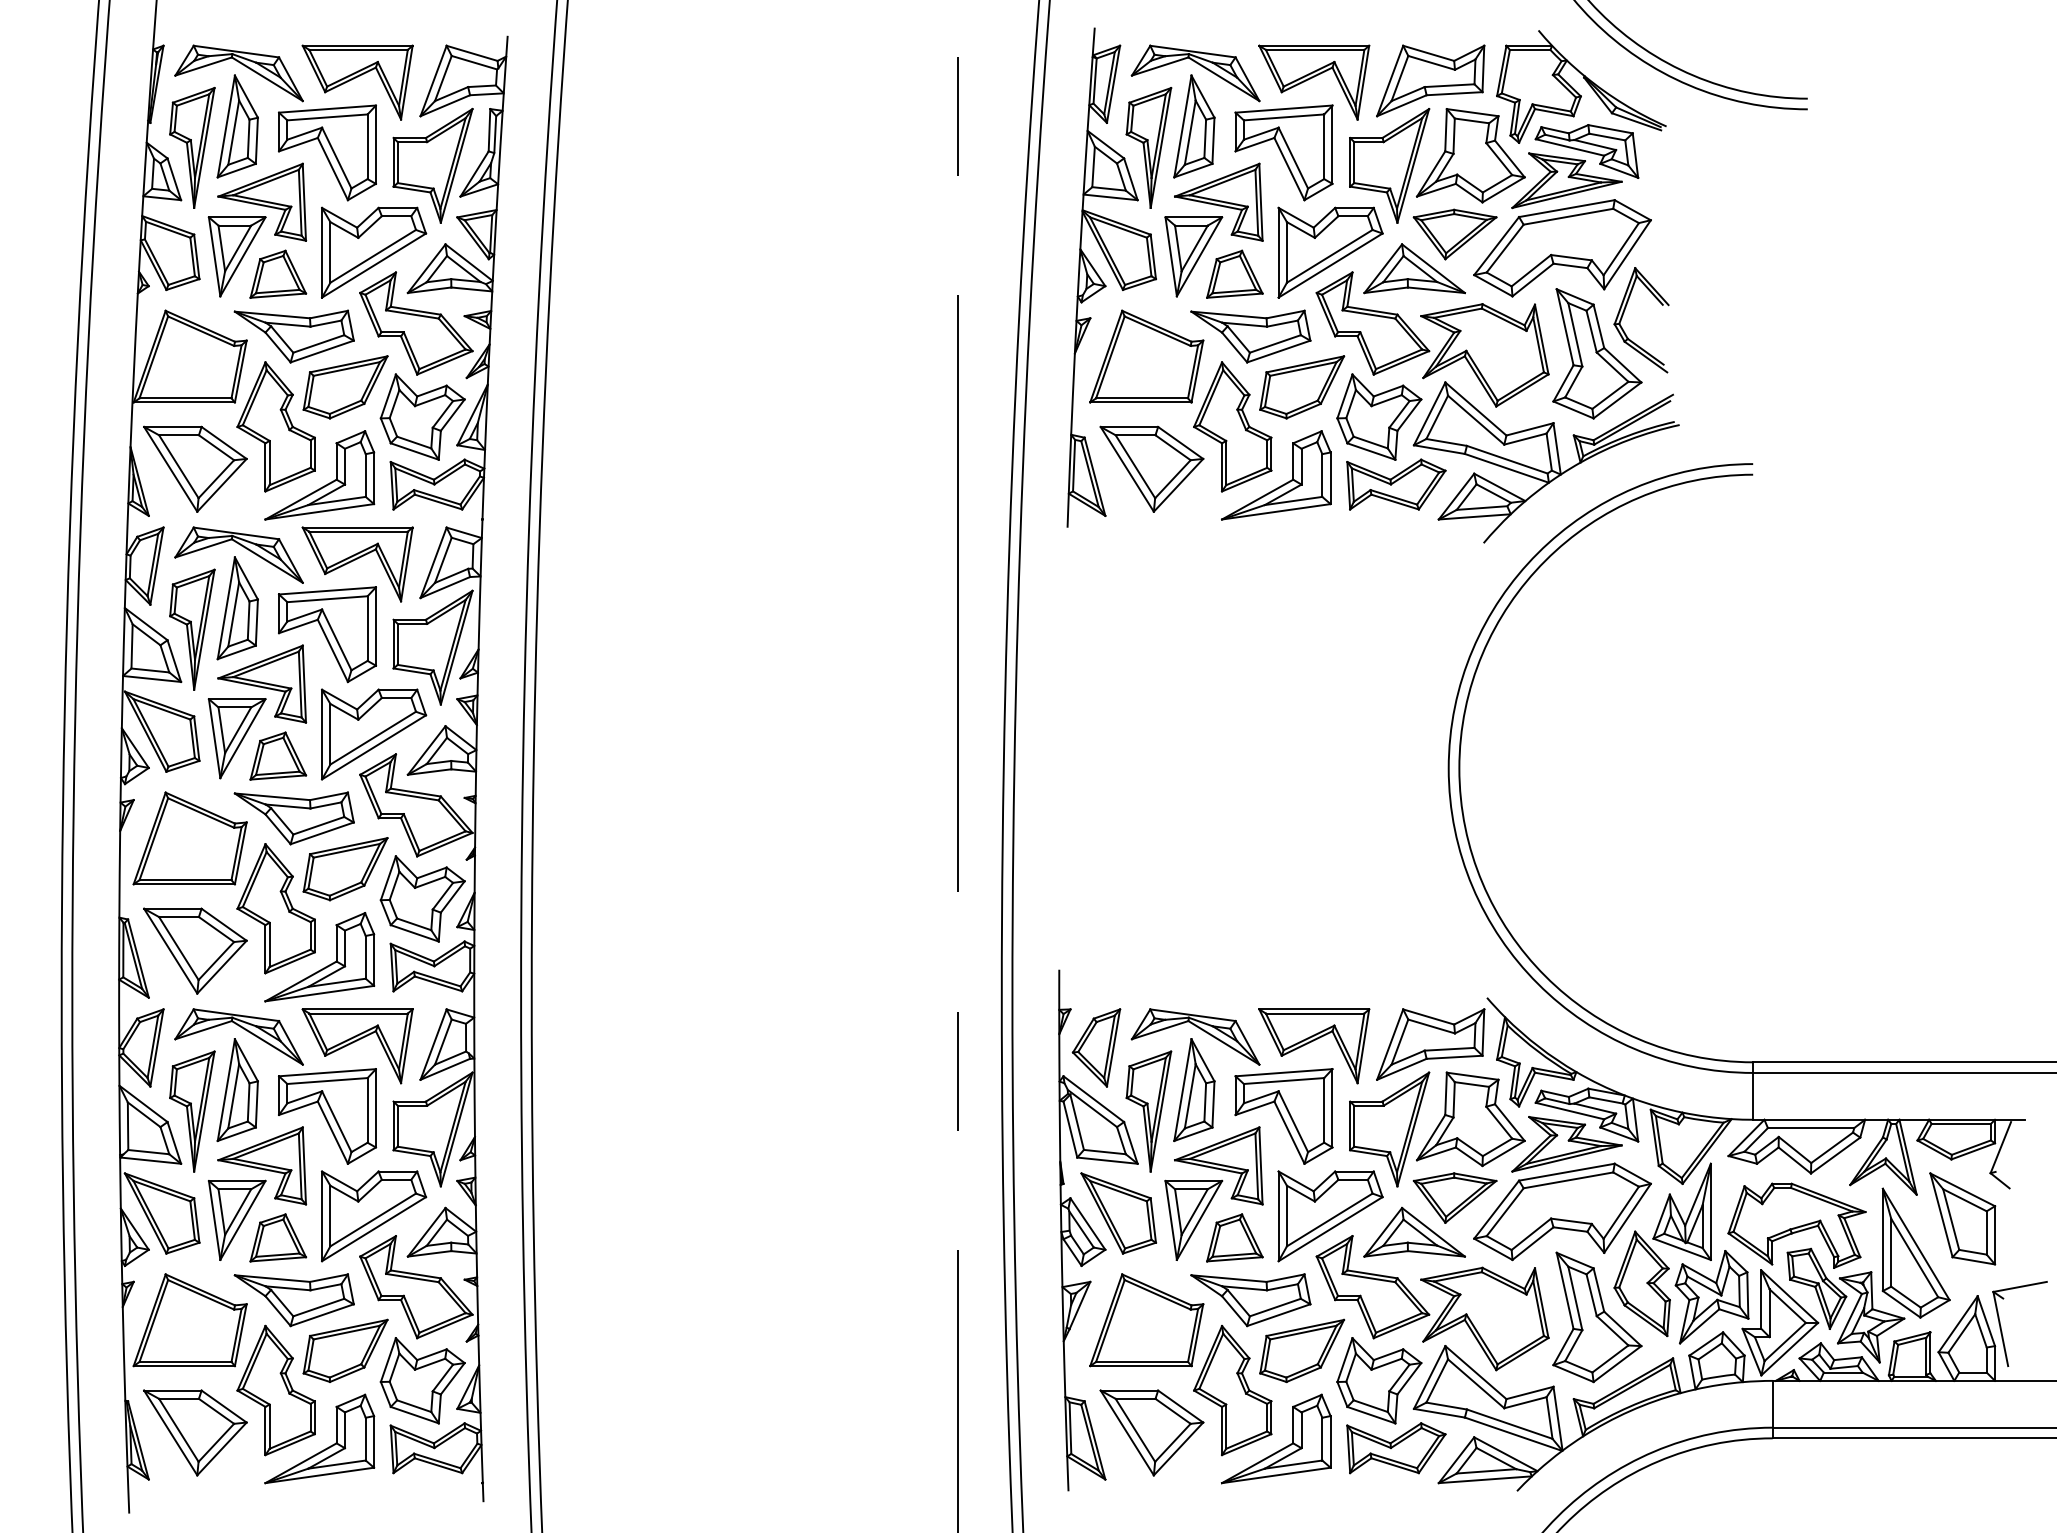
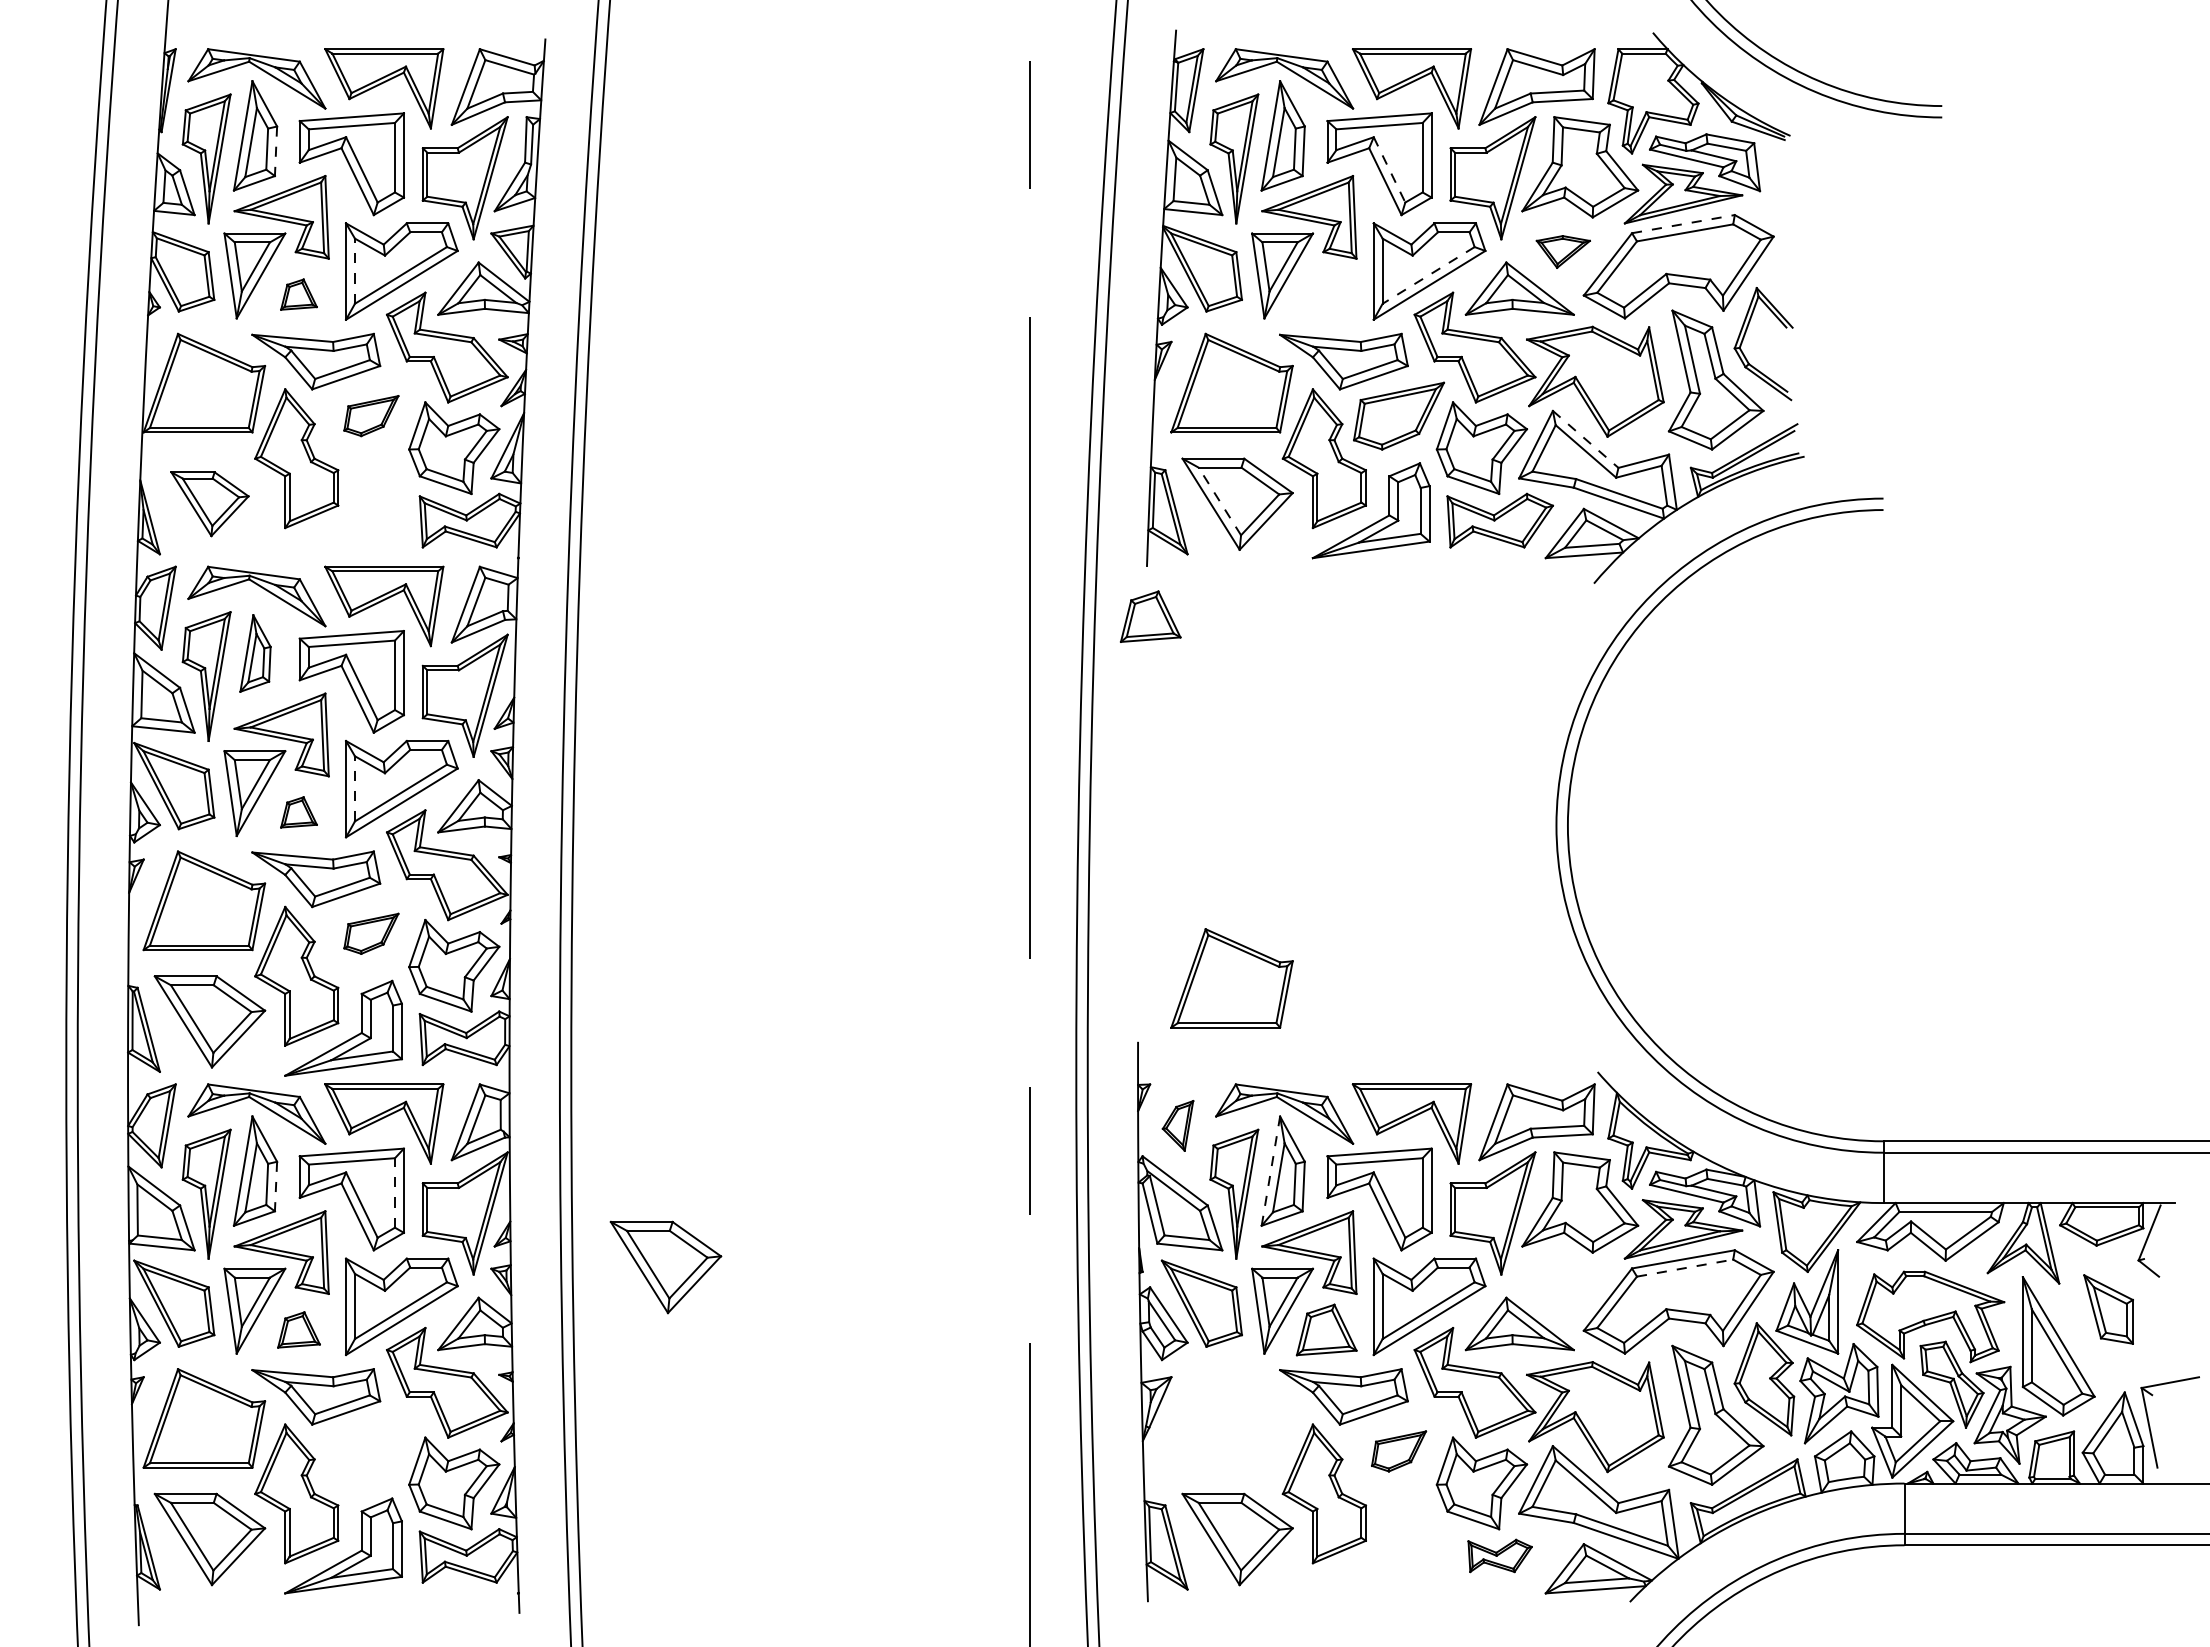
line: (257, 141) -> (276, 151), solid -> dashed
line: (1293, 158) -> (1389, 170), solid -> dashed
line: (1566, 208) -> (1683, 224), solid -> dashed
part: (1455, 234) -> (1563, 251), size x0.6
line: (329, 252) -> (354, 271), solid -> dashed
line: (1329, 256) -> (1428, 275), solid -> dashed
part: (277, 274) -> (298, 294), size x0.6
part: (1234, 274) -> (1150, 616), moved
part: (345, 386) -> (371, 415), size x0.6
line: (1476, 409) -> (1586, 439), solid -> dashed
line: (1135, 466) -> (1219, 501), solid -> dashed
part: (194, 468) -> (209, 503), size x0.7
part: (324, 485) -> (348, 521), removed
part: (237, 608) -> (255, 653), size x0.7
line: (329, 733) -> (354, 788), solid -> dashed
part: (277, 756) -> (298, 812), size x0.6
part: (345, 868) -> (371, 933), size x0.6
part: (1095, 1047) -> (1177, 1125), size x0.6
line: (1182, 1089) -> (1270, 1170), solid -> dashed
line: (257, 1104) -> (276, 1186), solid -> dashed
line: (368, 1109) -> (395, 1192), solid -> dashed
part: (619, 1179) -> (665, 1267), added
line: (1568, 1180) -> (1685, 1268), solid -> dashed
part: (1455, 1197) -> (1563, 1286), removed
part: (1962, 1218) -> (2108, 1309), size x0.7
part: (277, 1237) -> (298, 1329), size x0.7
part: (1146, 1320) -> (1231, 978), moved
part: (345, 1351) -> (371, 1451), removed
part: (1301, 1351) -> (1398, 1451), size x0.6
part: (1395, 1447) -> (1499, 1555), size x0.6
part: (1281, 1448) -> (1376, 1556), removed

